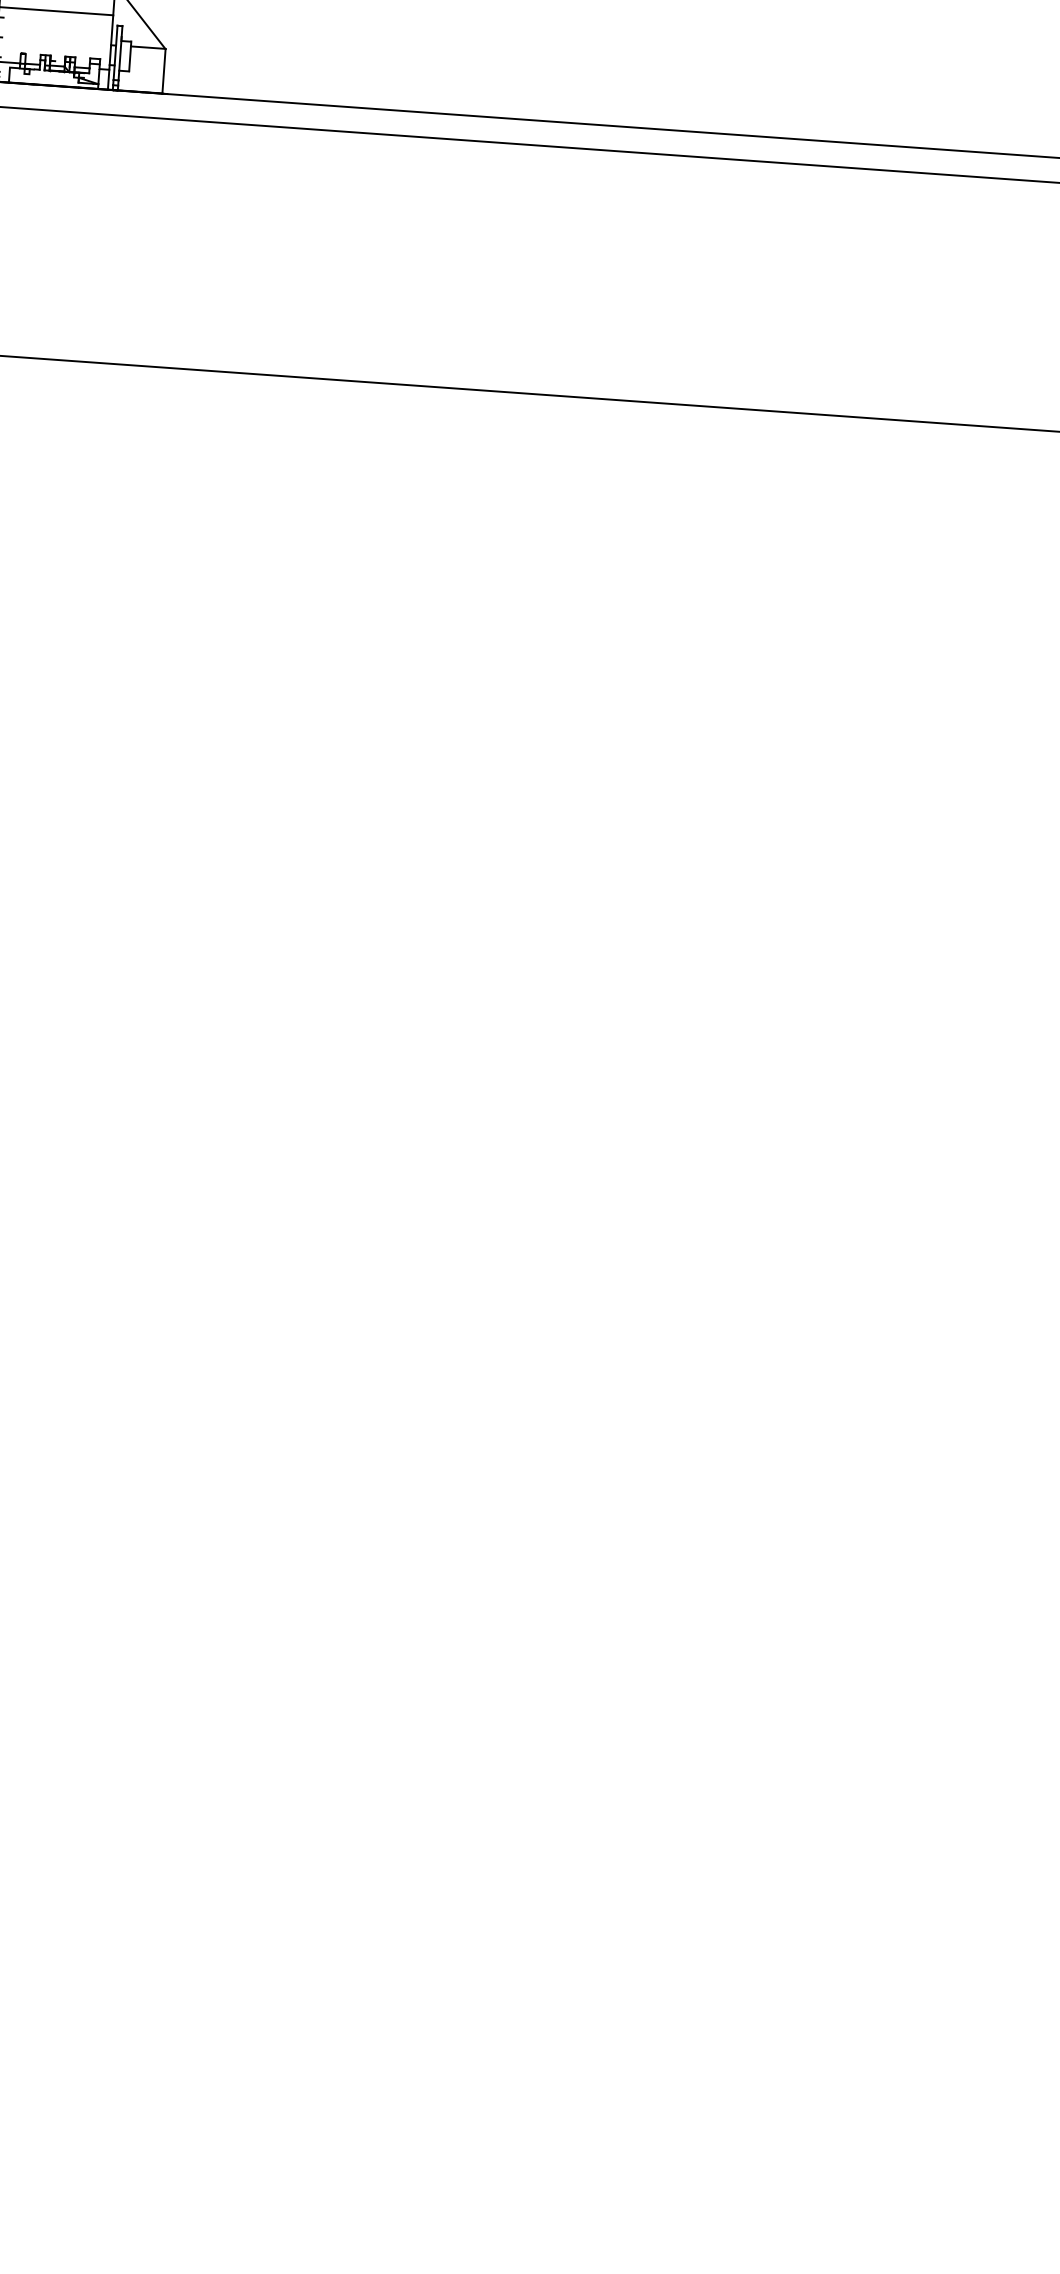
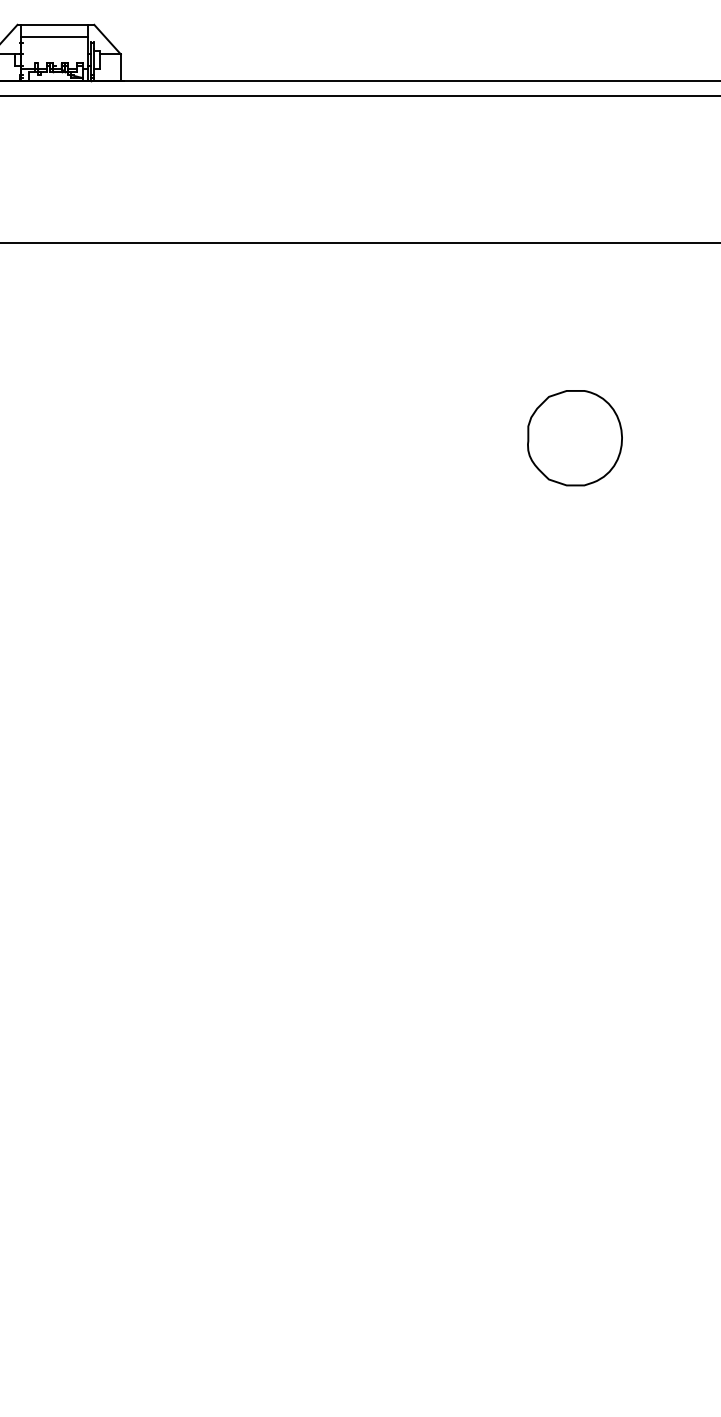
part: (880, 747) -> (574, 438), added

